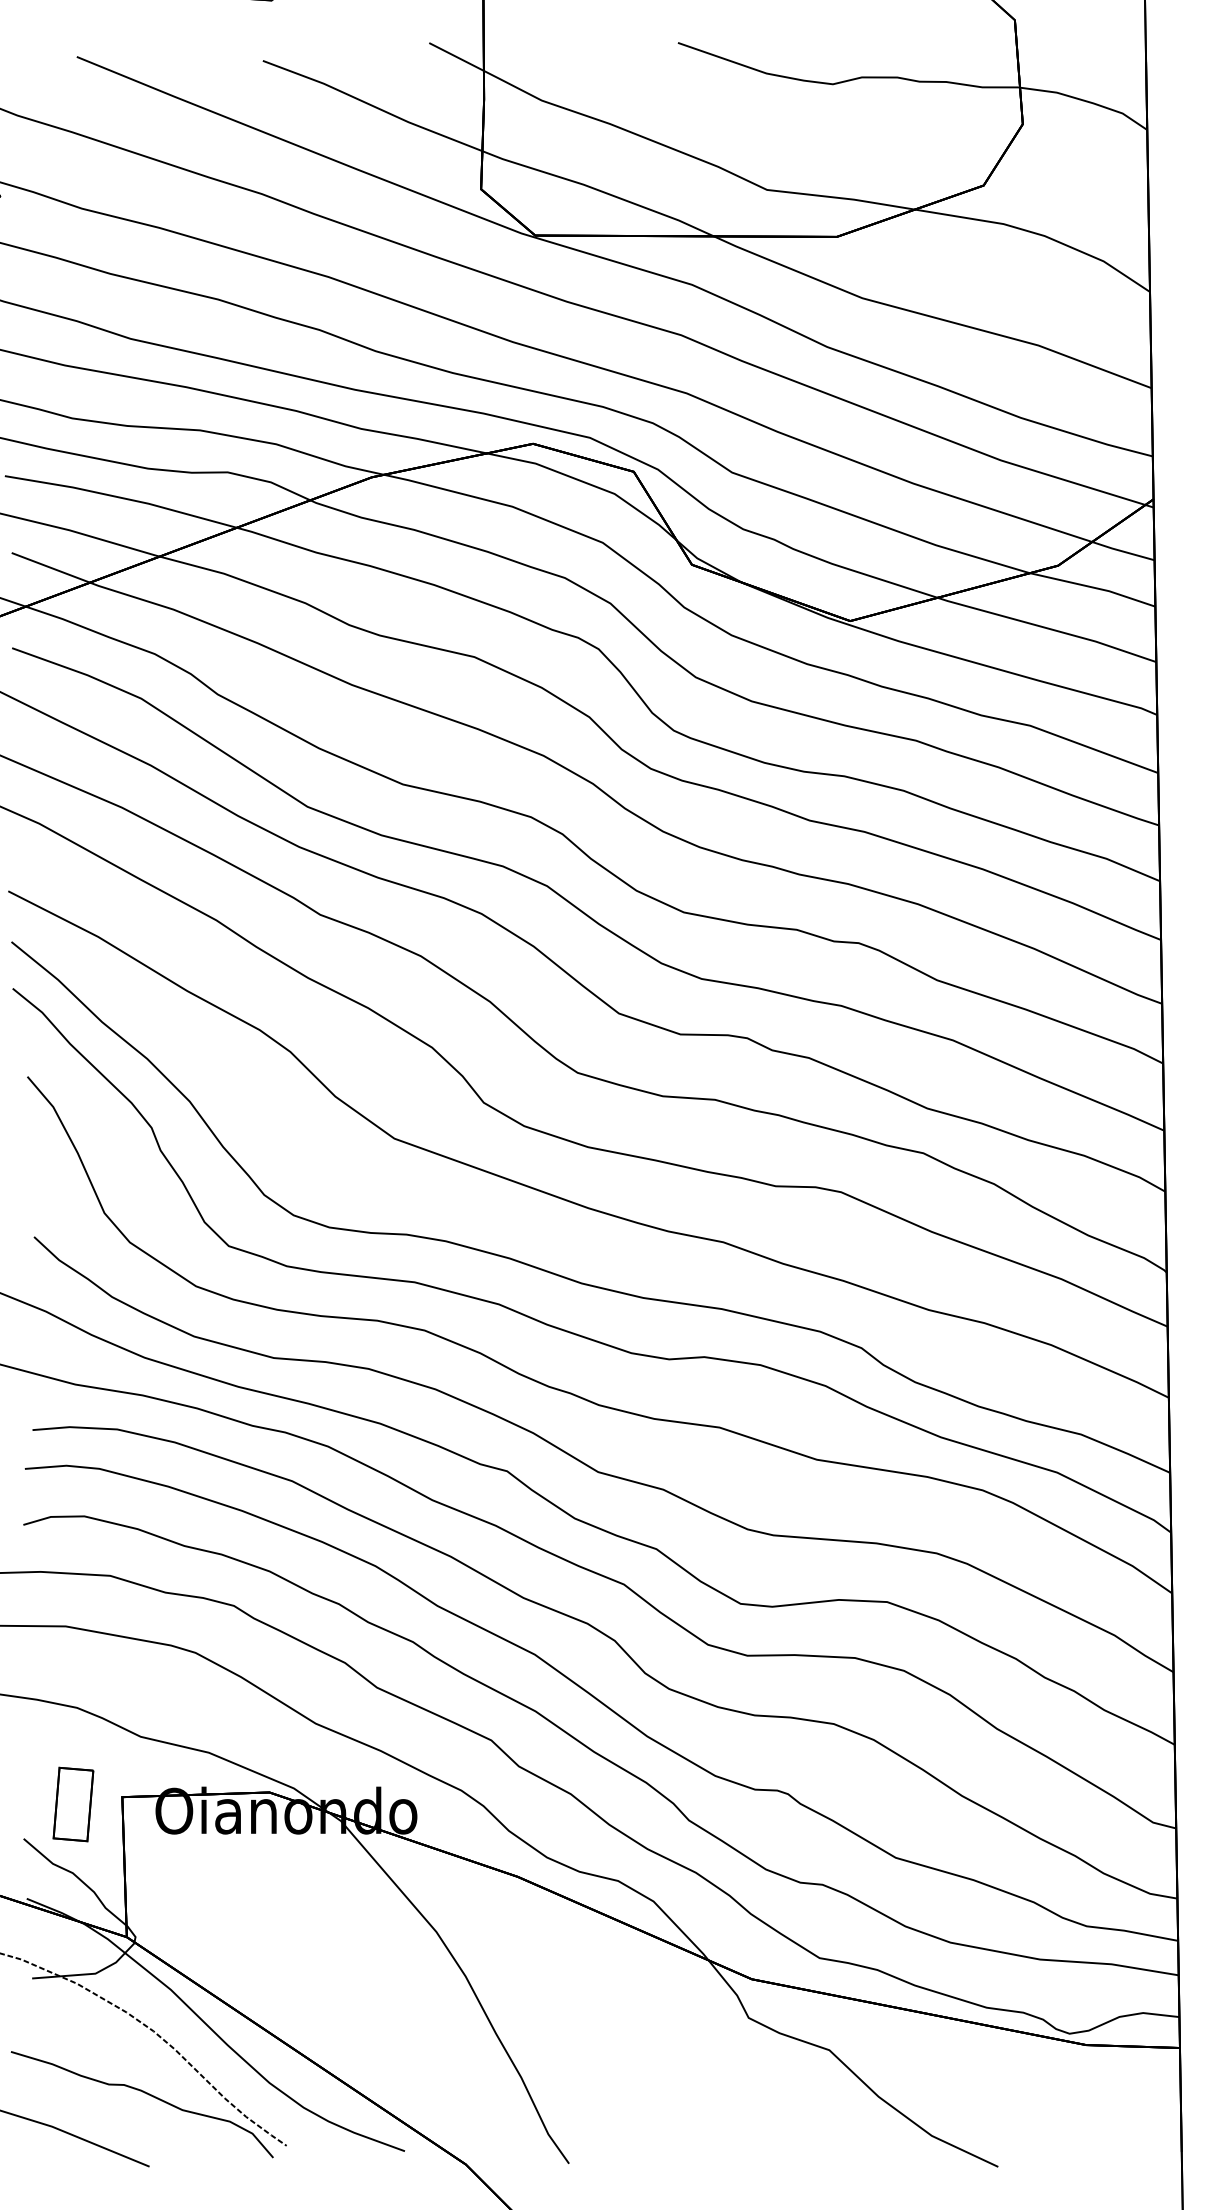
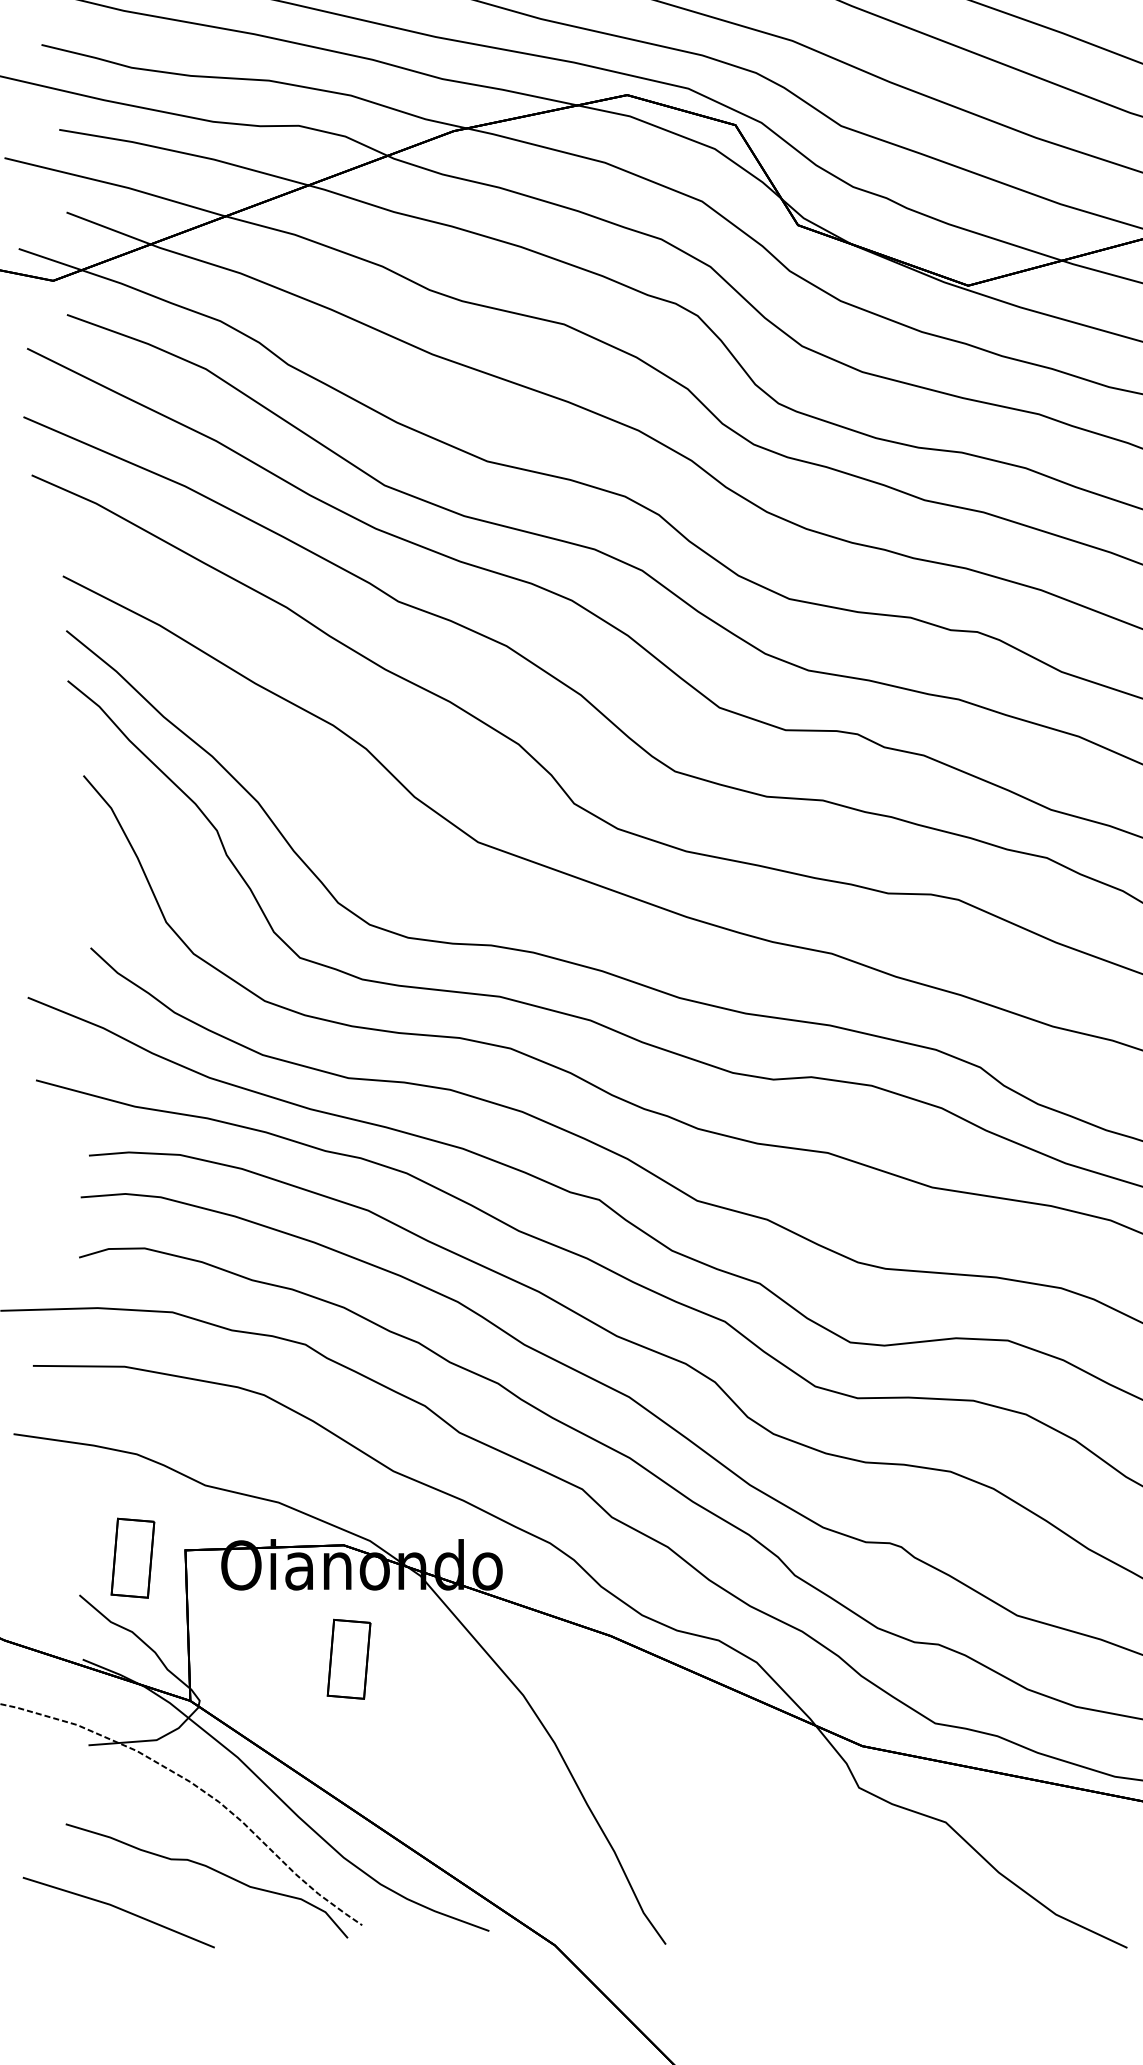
part: (274, 1898) -> (349, 1659), added

